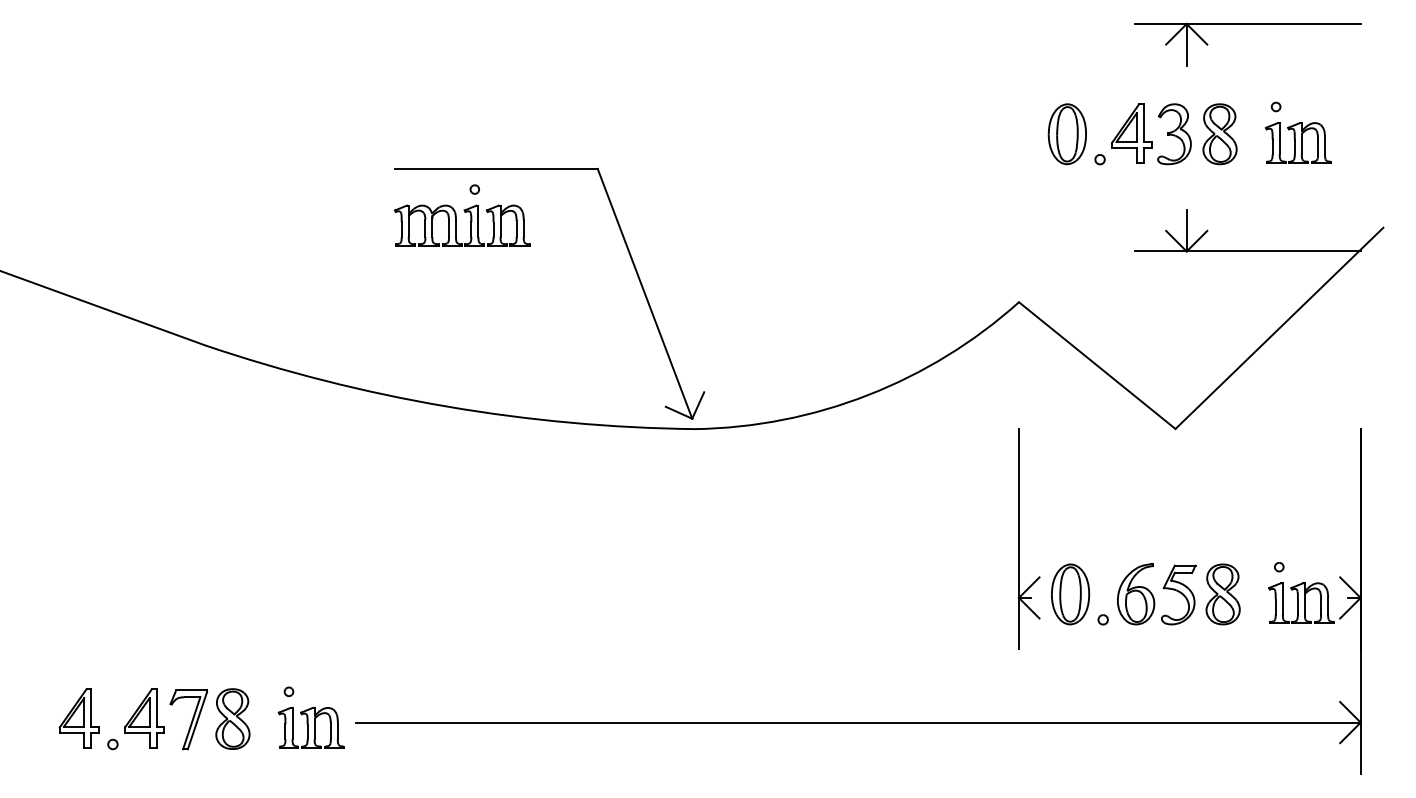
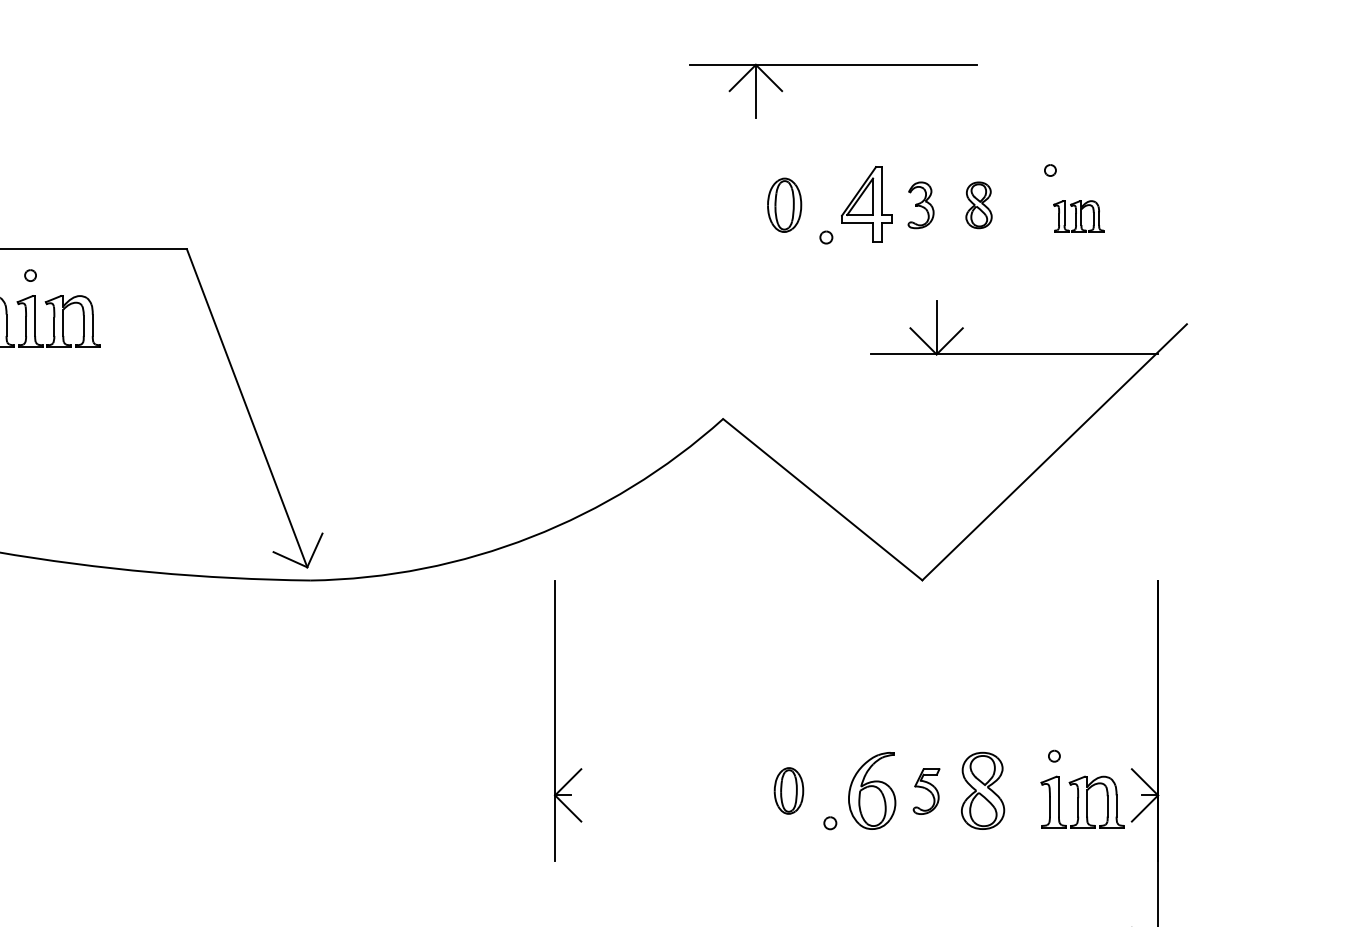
part: (1247, 24) -> (833, 65), moved
part: (1066, 134) -> (783, 205), size x0.7
part: (1174, 134) -> (921, 205), size x0.6
part: (1219, 134) -> (978, 205), size x0.6
part: (1298, 142) -> (1078, 215), size x0.6
part: (1019, 538) -> (555, 719), moved
part: (1070, 594) -> (788, 791), size x0.6
part: (1178, 594) -> (926, 791), size x0.6

